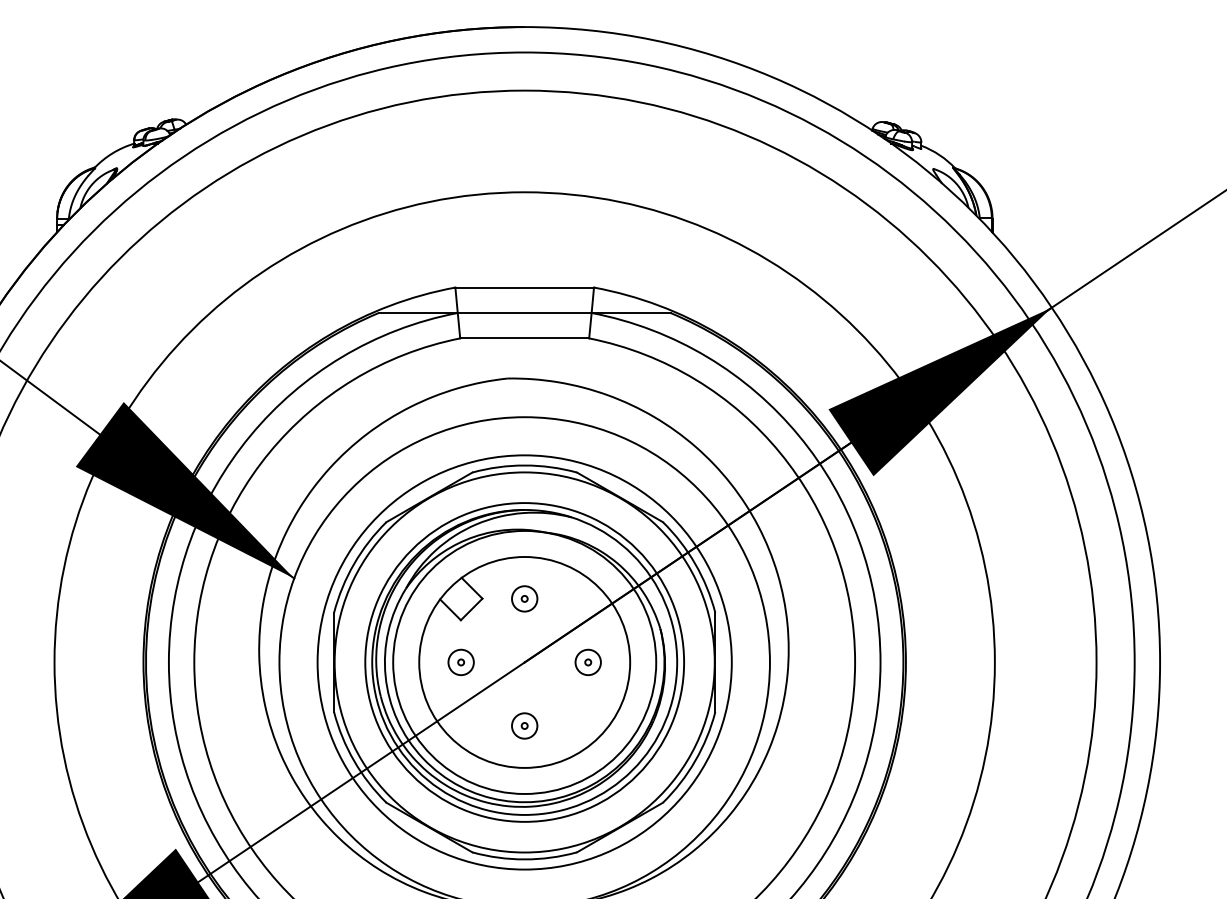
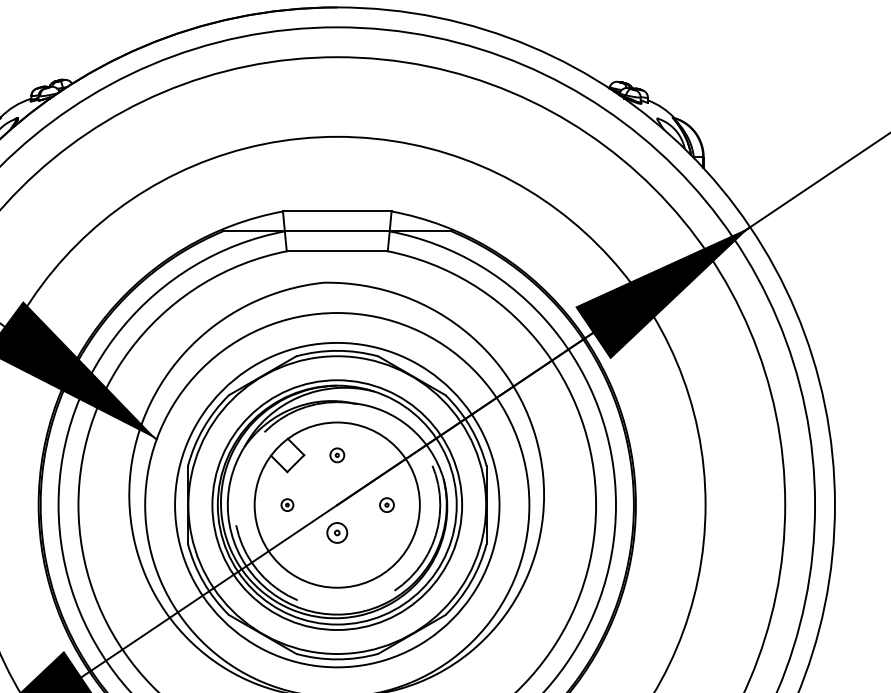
part: (524, 598) -> (337, 455), size x0.7
circle: (524, 661) -> (337, 504), solid -> dashed
part: (460, 662) -> (286, 505), size x0.6
part: (587, 662) -> (386, 505), size x0.7
part: (524, 725) -> (337, 532), moved

